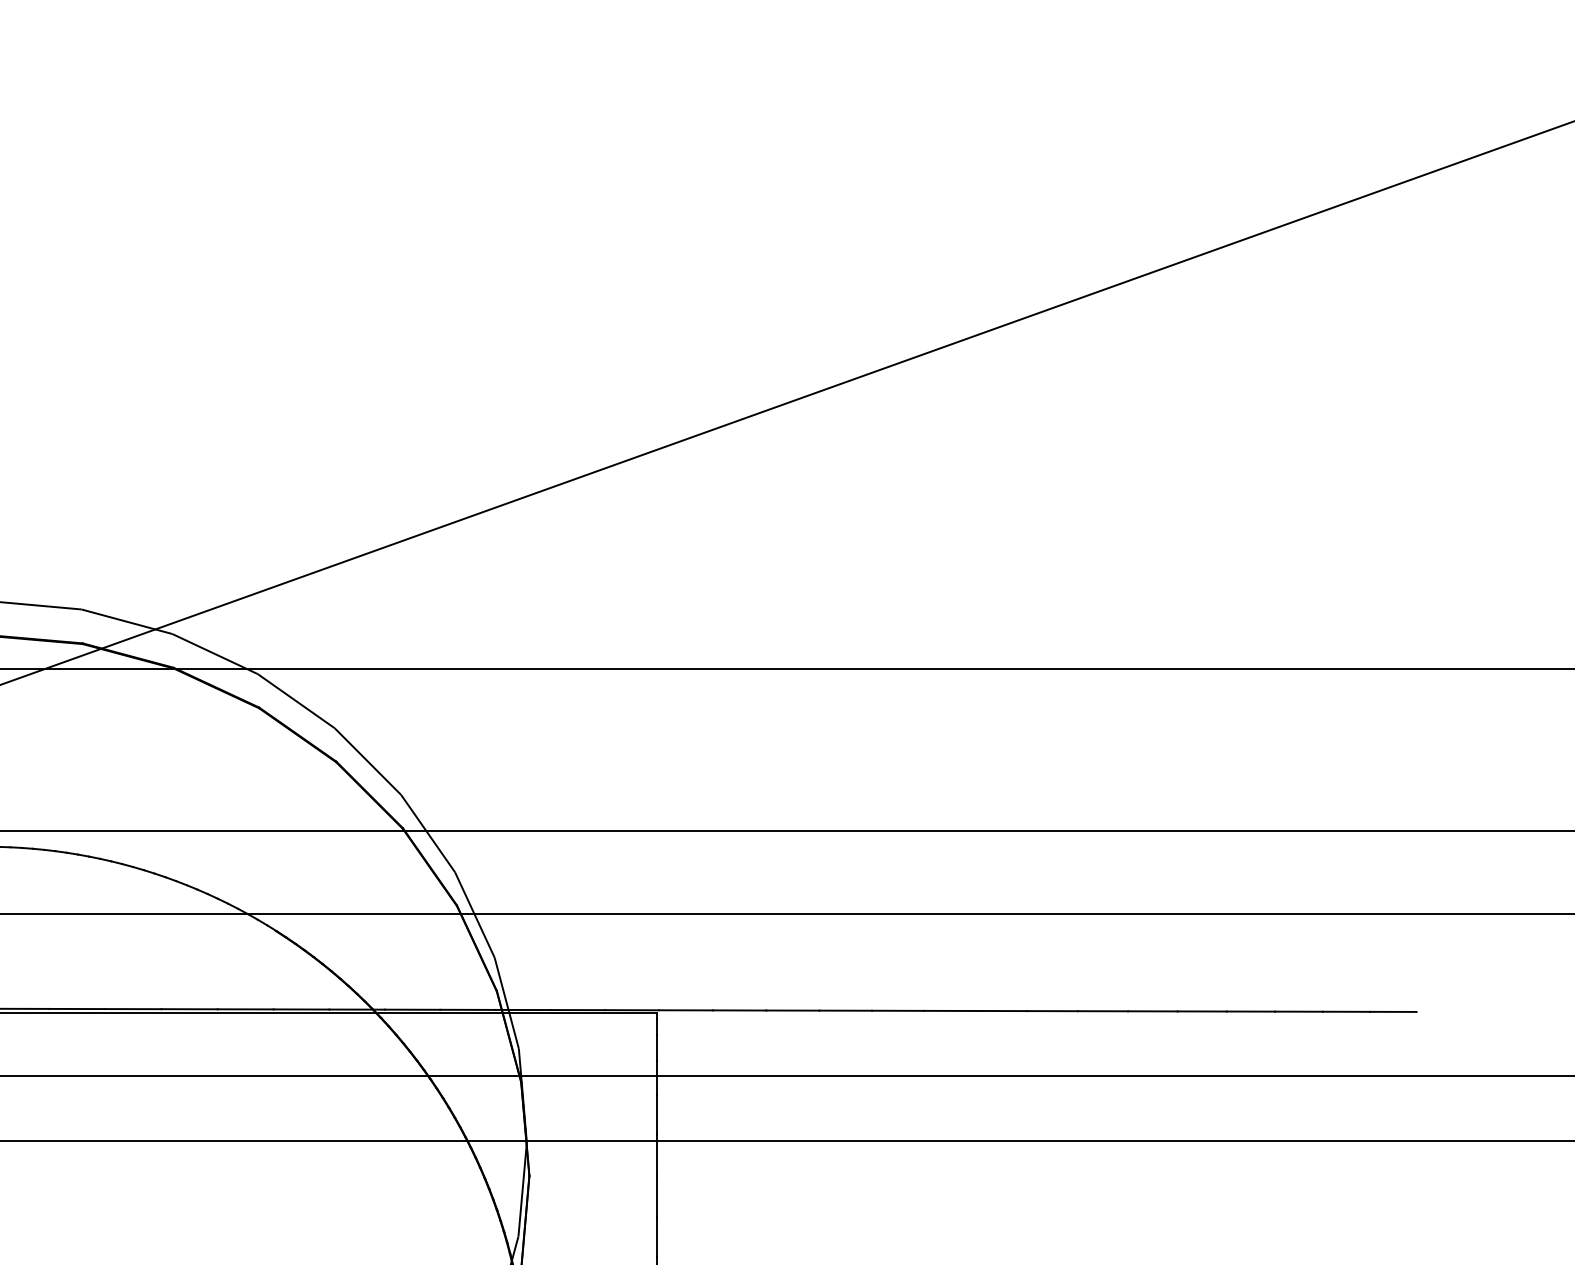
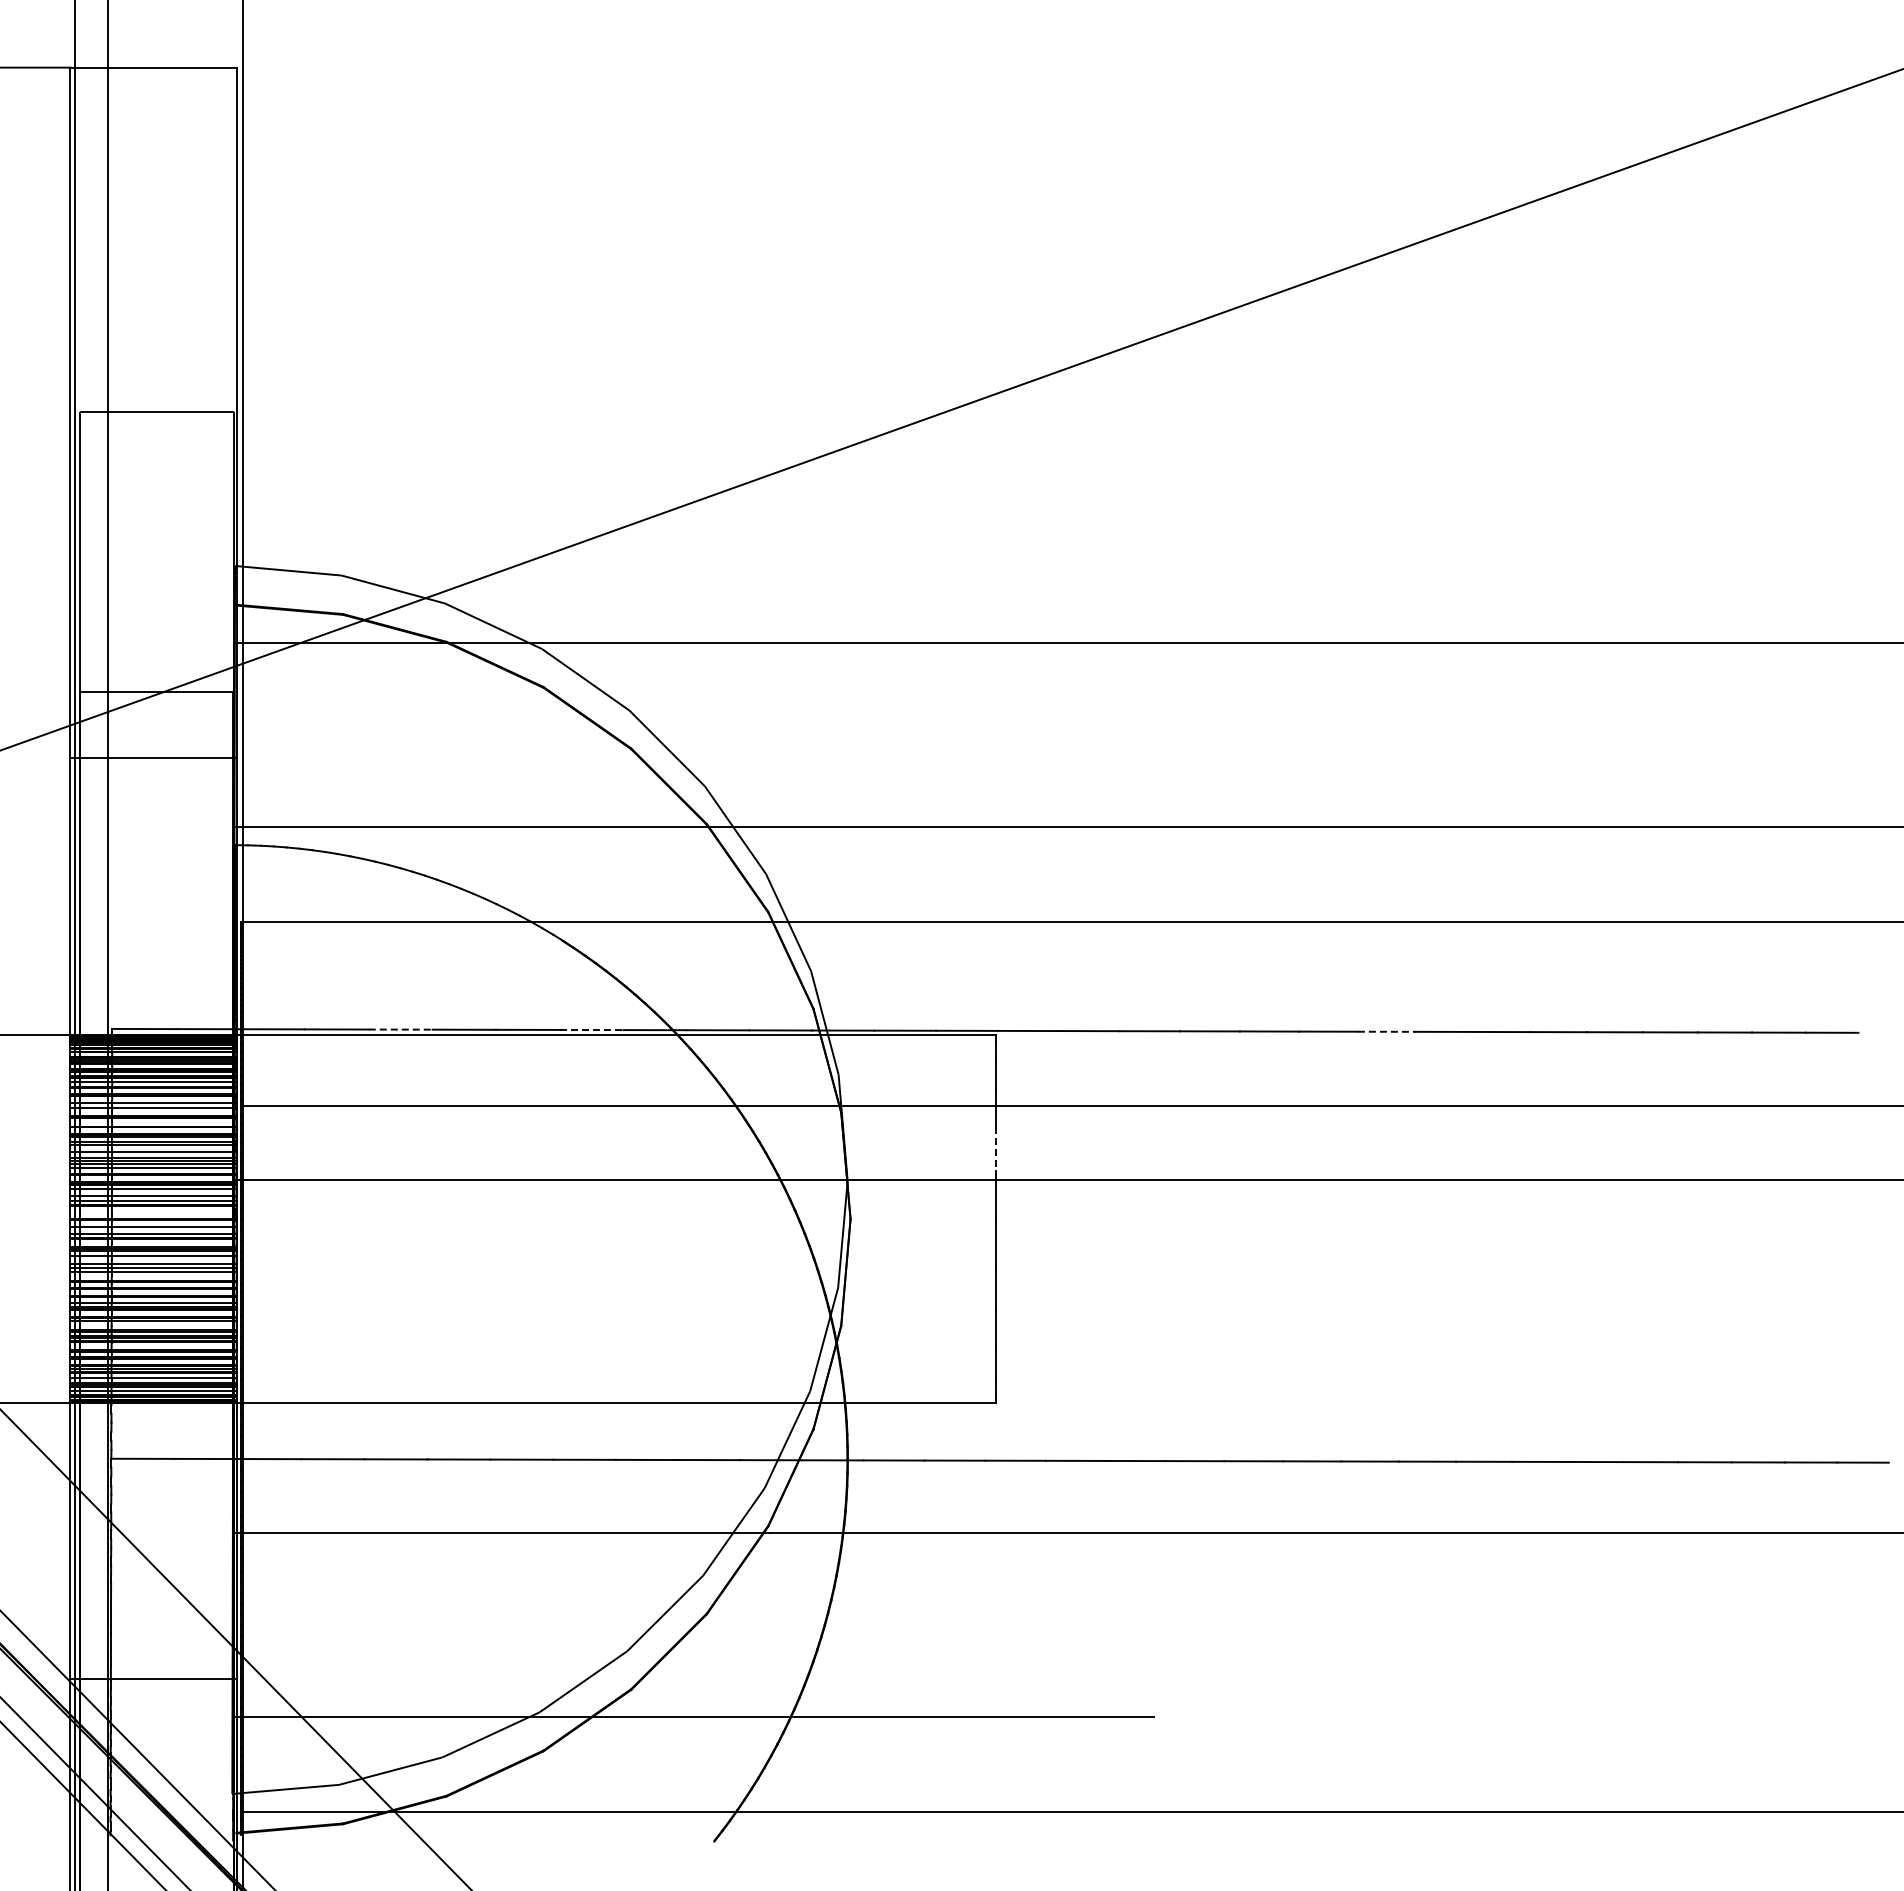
line: (133, 1009) -> (400, 1029), solid -> dashed
line: (301, 1009) -> (591, 1030), solid -> dashed
line: (1002, 1010) -> (1387, 1031), solid -> dashed
line: (656, 1114) -> (995, 1149), solid -> dashed

